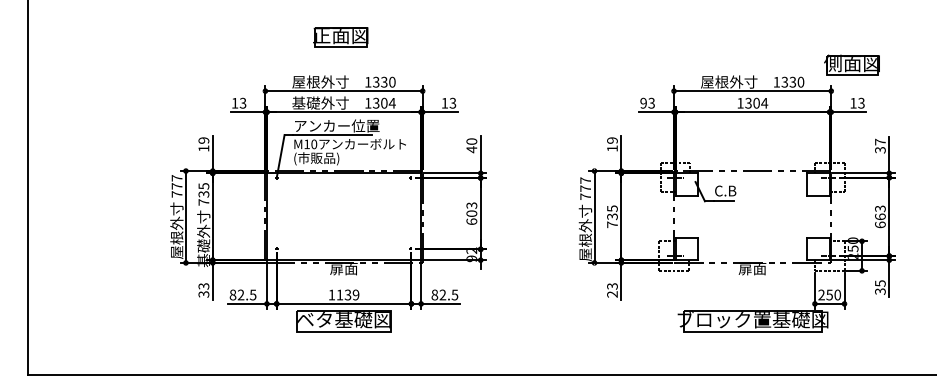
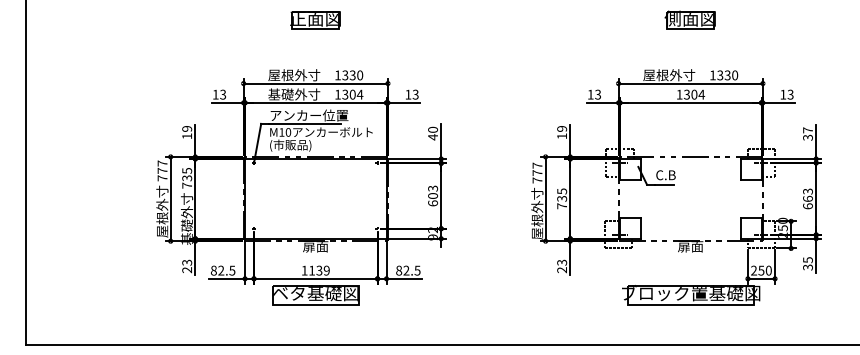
part: (340, 37) -> (315, 20), moved
part: (851, 64) -> (689, 19), moved
text: (643, 102) -> (590, 93), 93 -> 13
text: (204, 294) -> (187, 270), 33 -> 23

